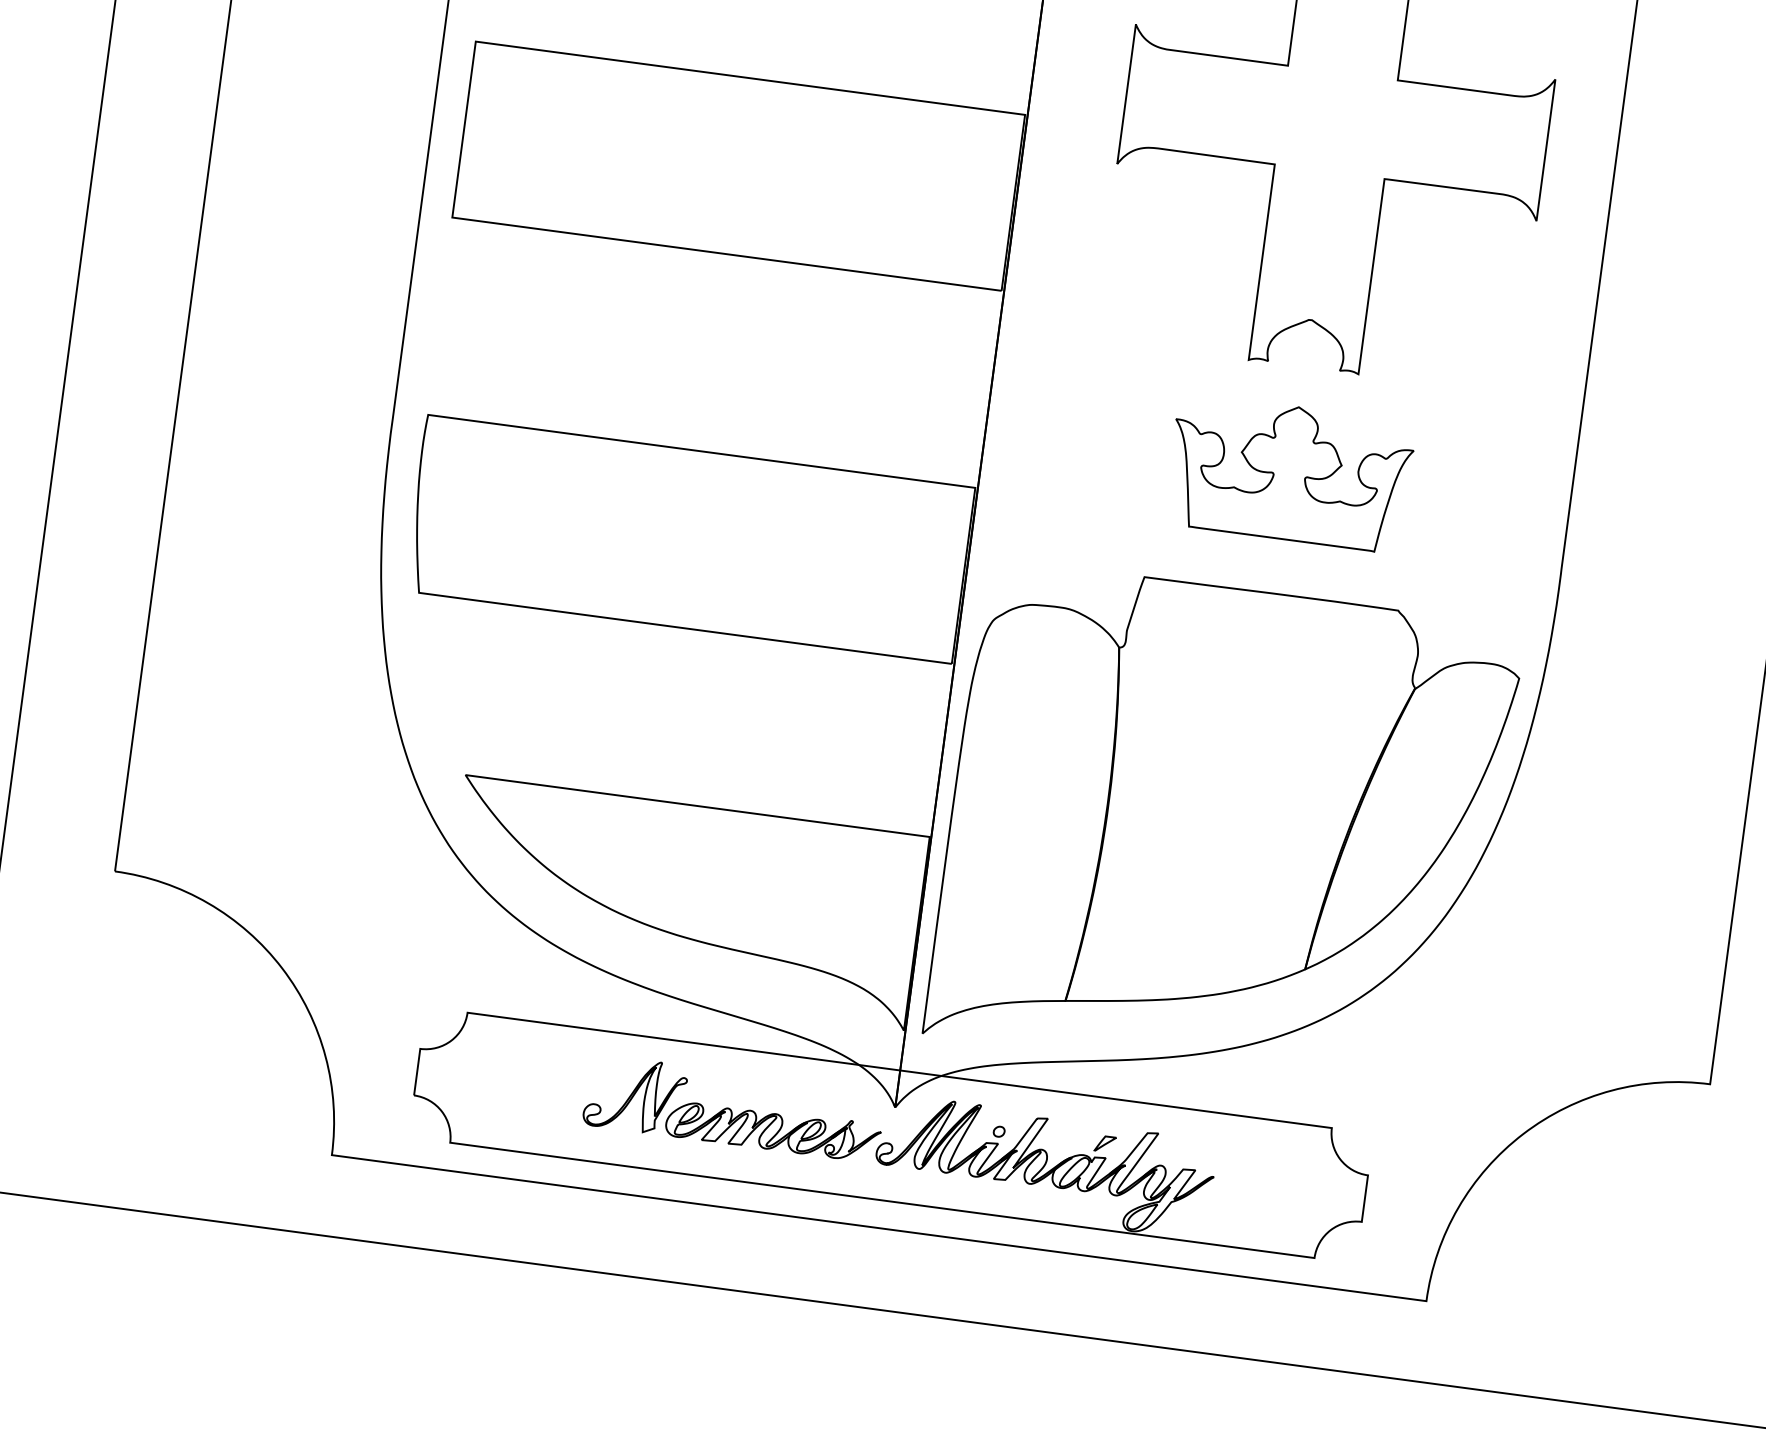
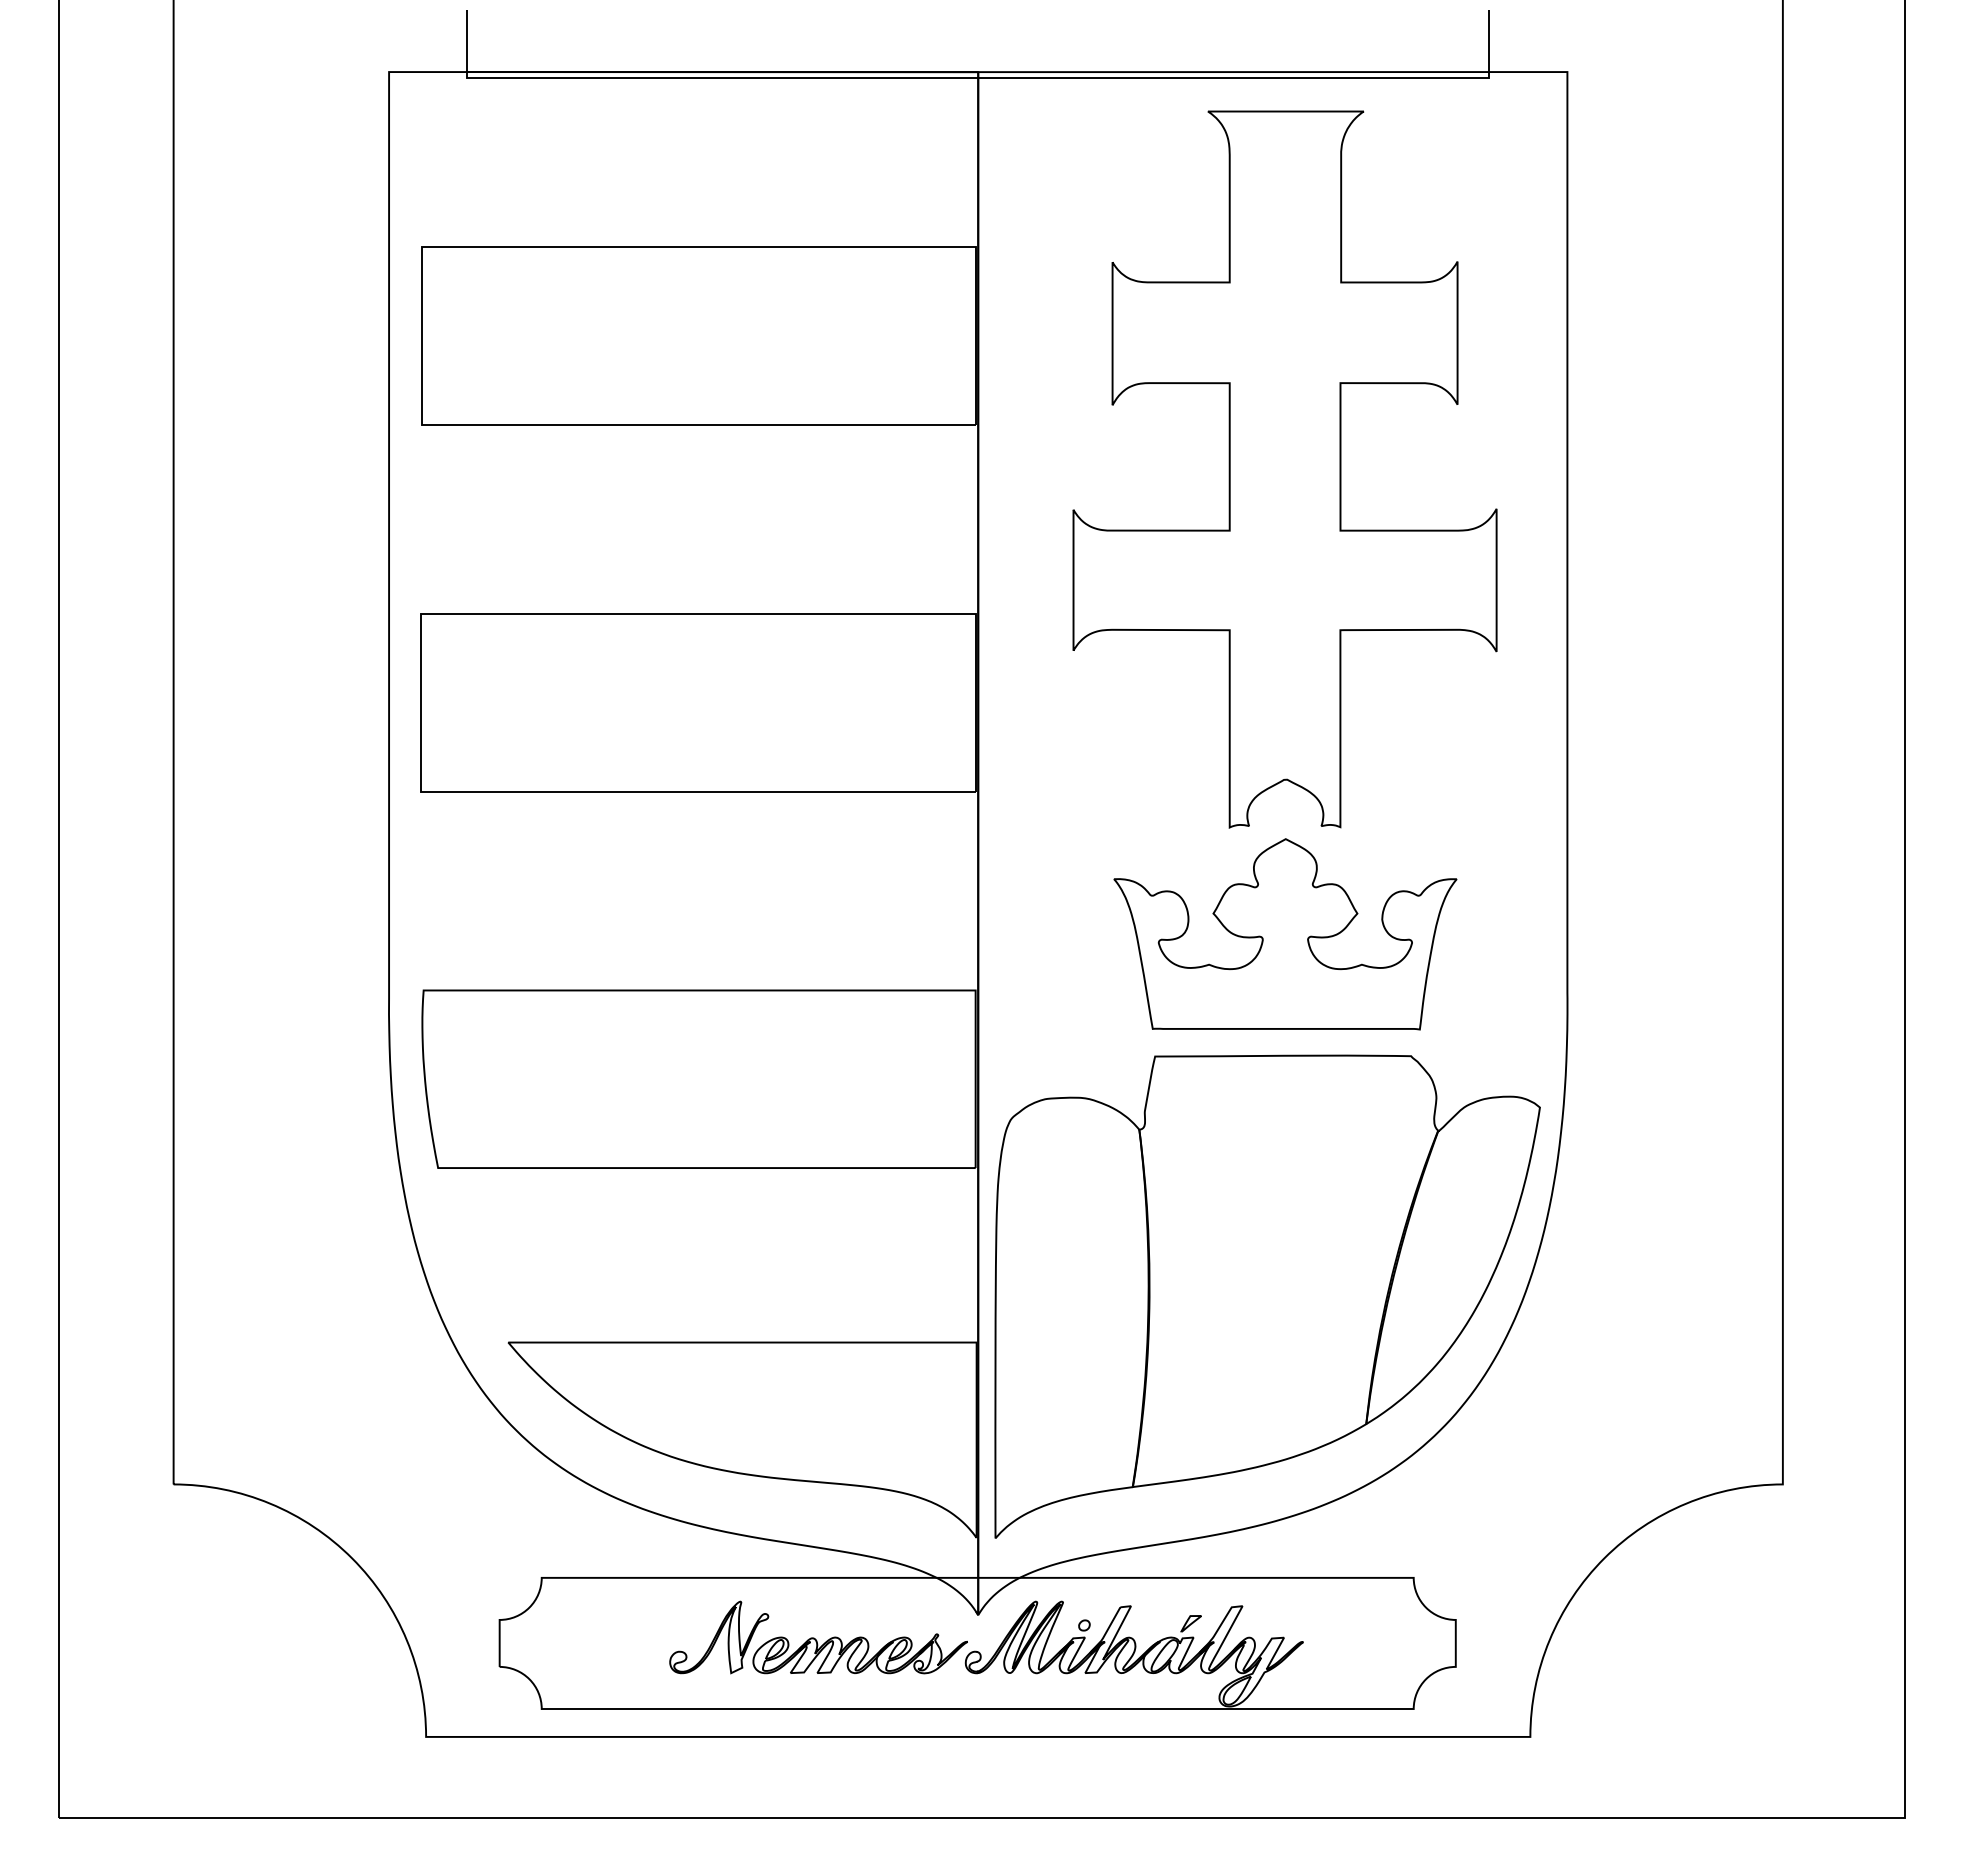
part: (1289, 473) -> (1285, 934), size x1.43

